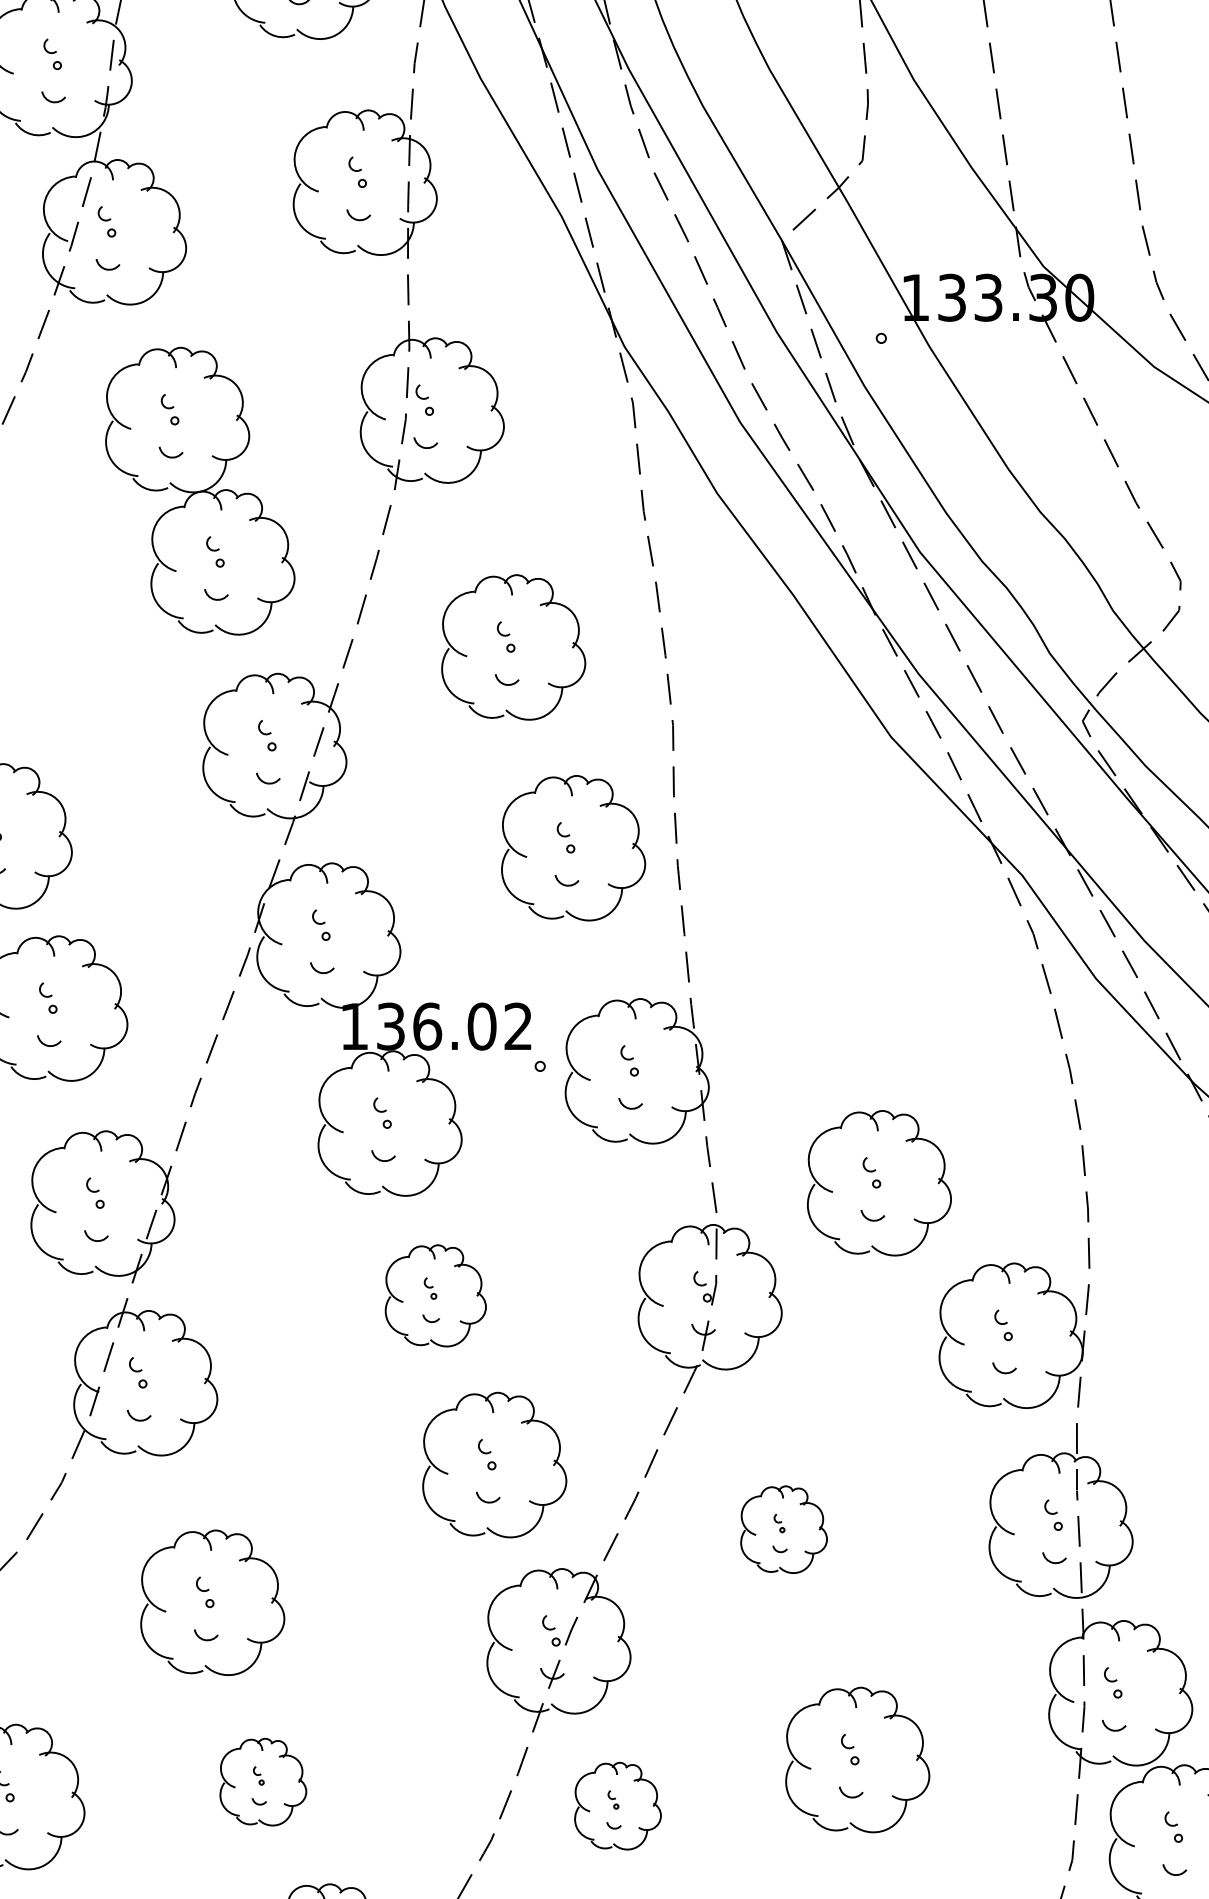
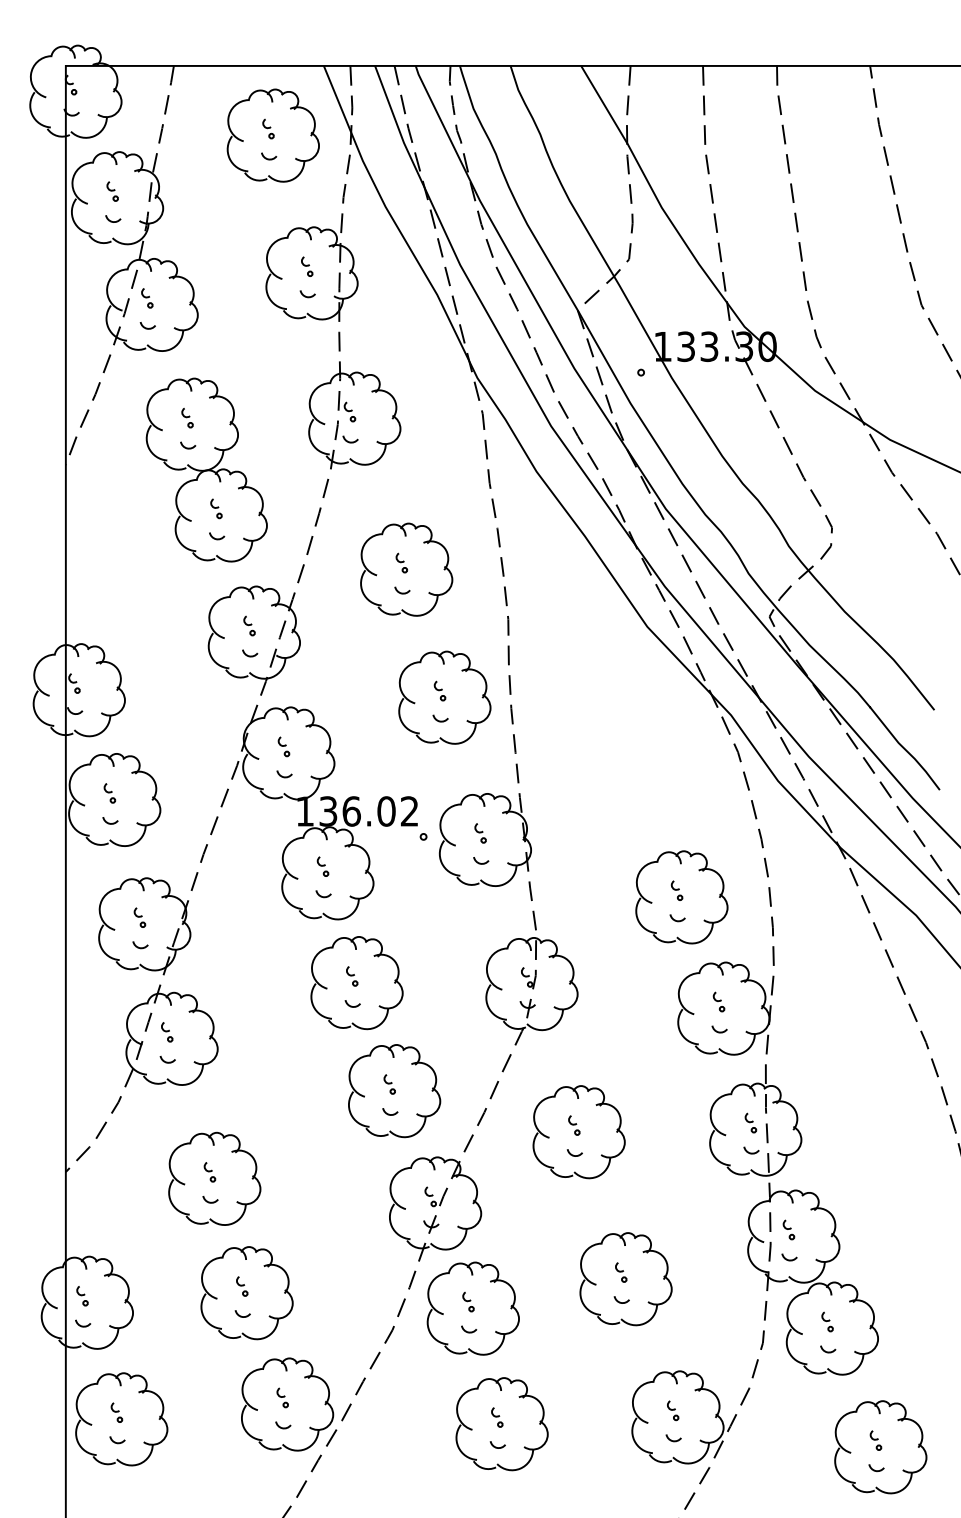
part: (878, 1183) -> (681, 897), moved
part: (434, 1296) -> (356, 983), size x1.43
part: (783, 1530) -> (578, 1132), size x1.67
part: (262, 1782) -> (246, 1293), size x1.67
part: (616, 1806) -> (472, 1308), size x1.67

